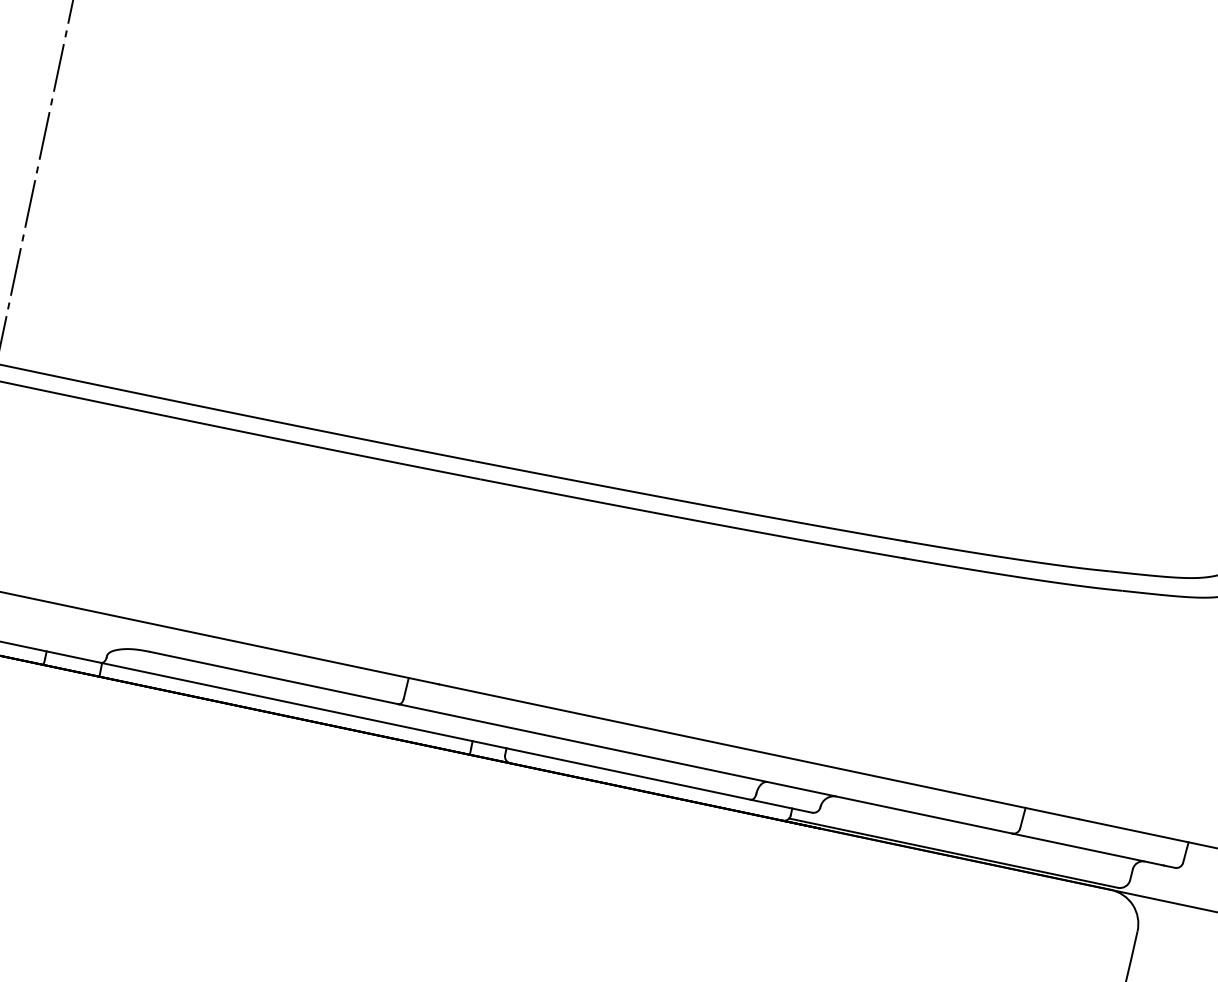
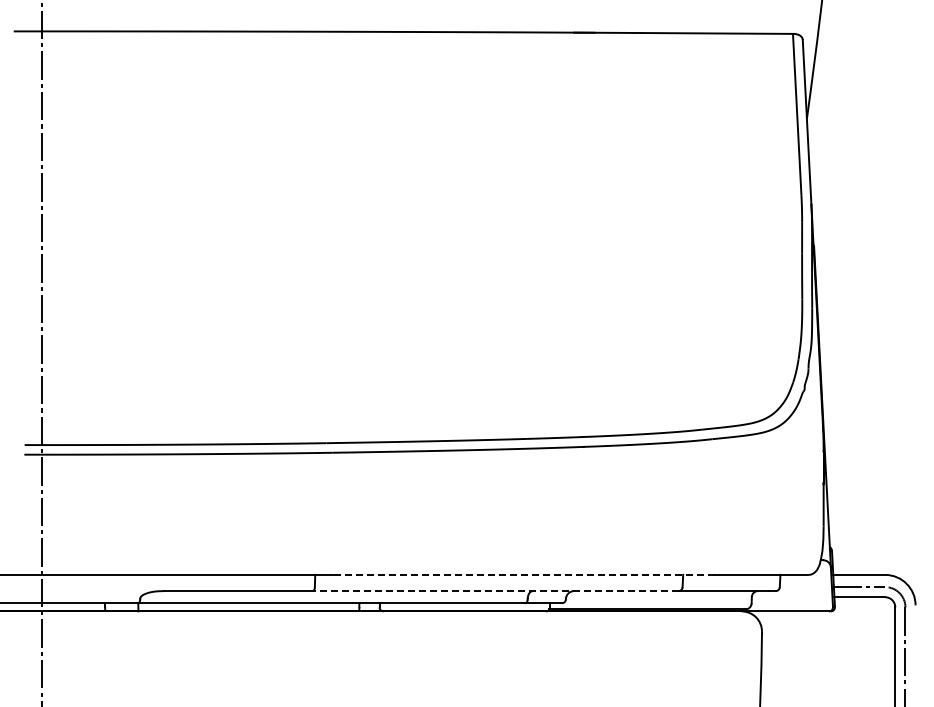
line: (759, 751) -> (524, 574), solid -> dashed
line: (705, 769) -> (495, 591), solid -> dashed

